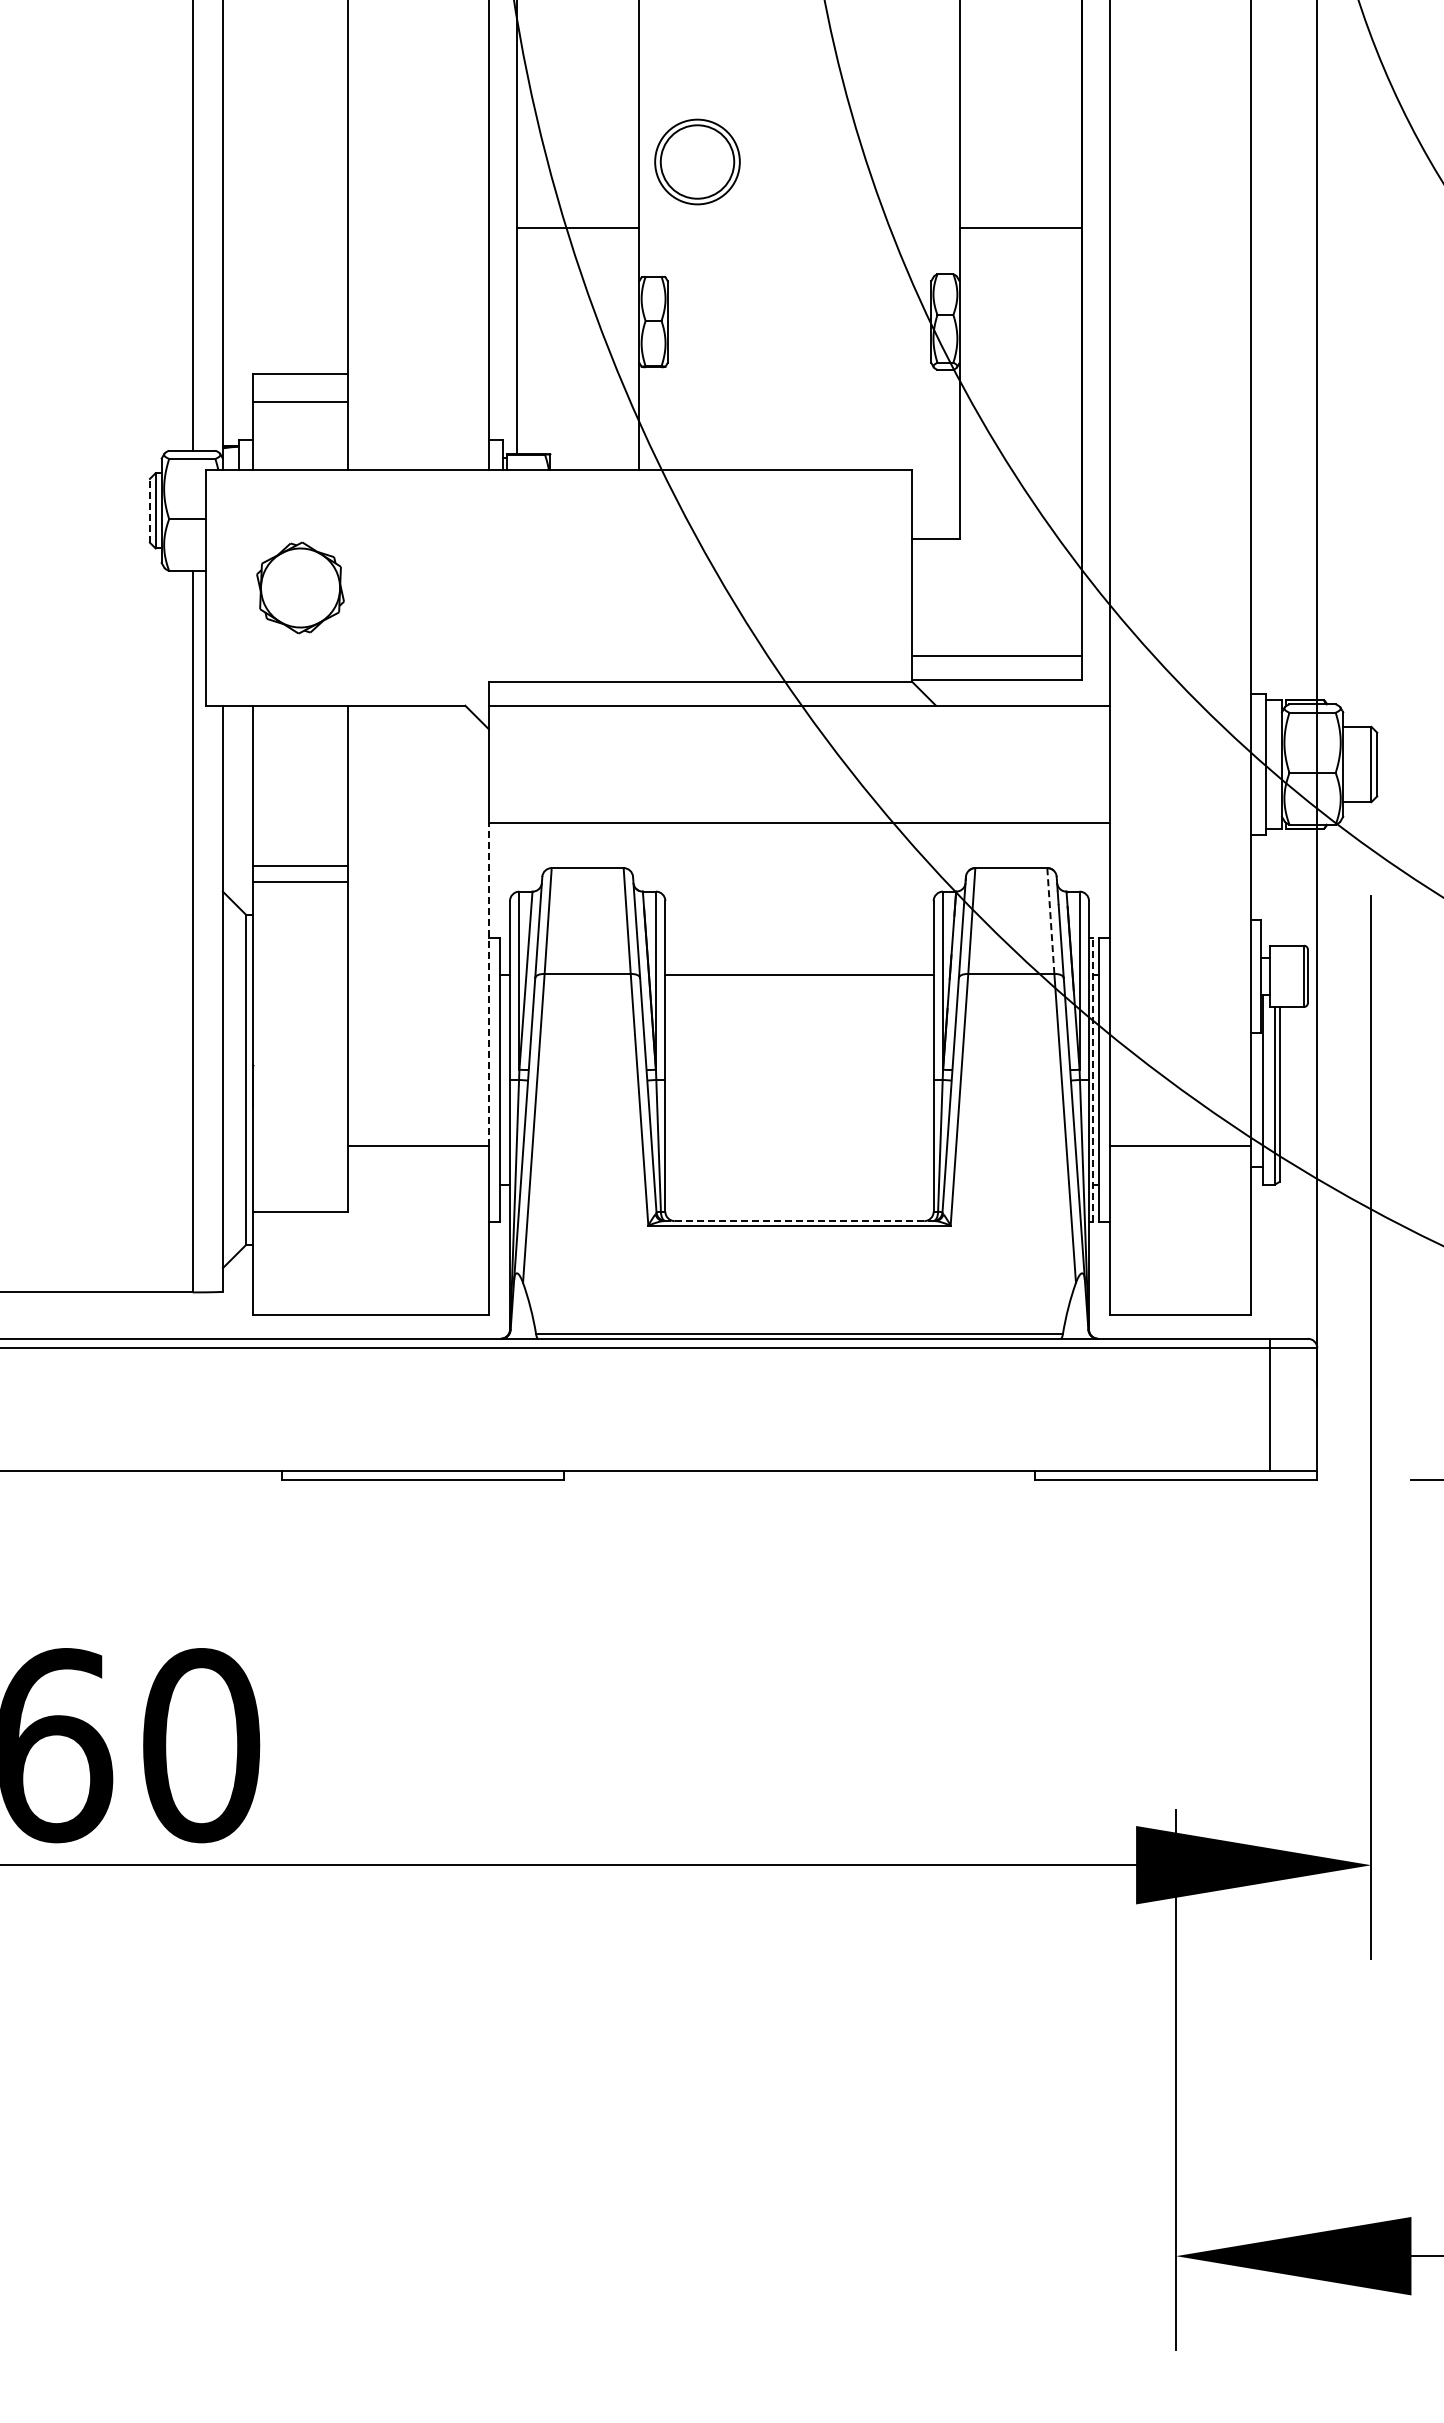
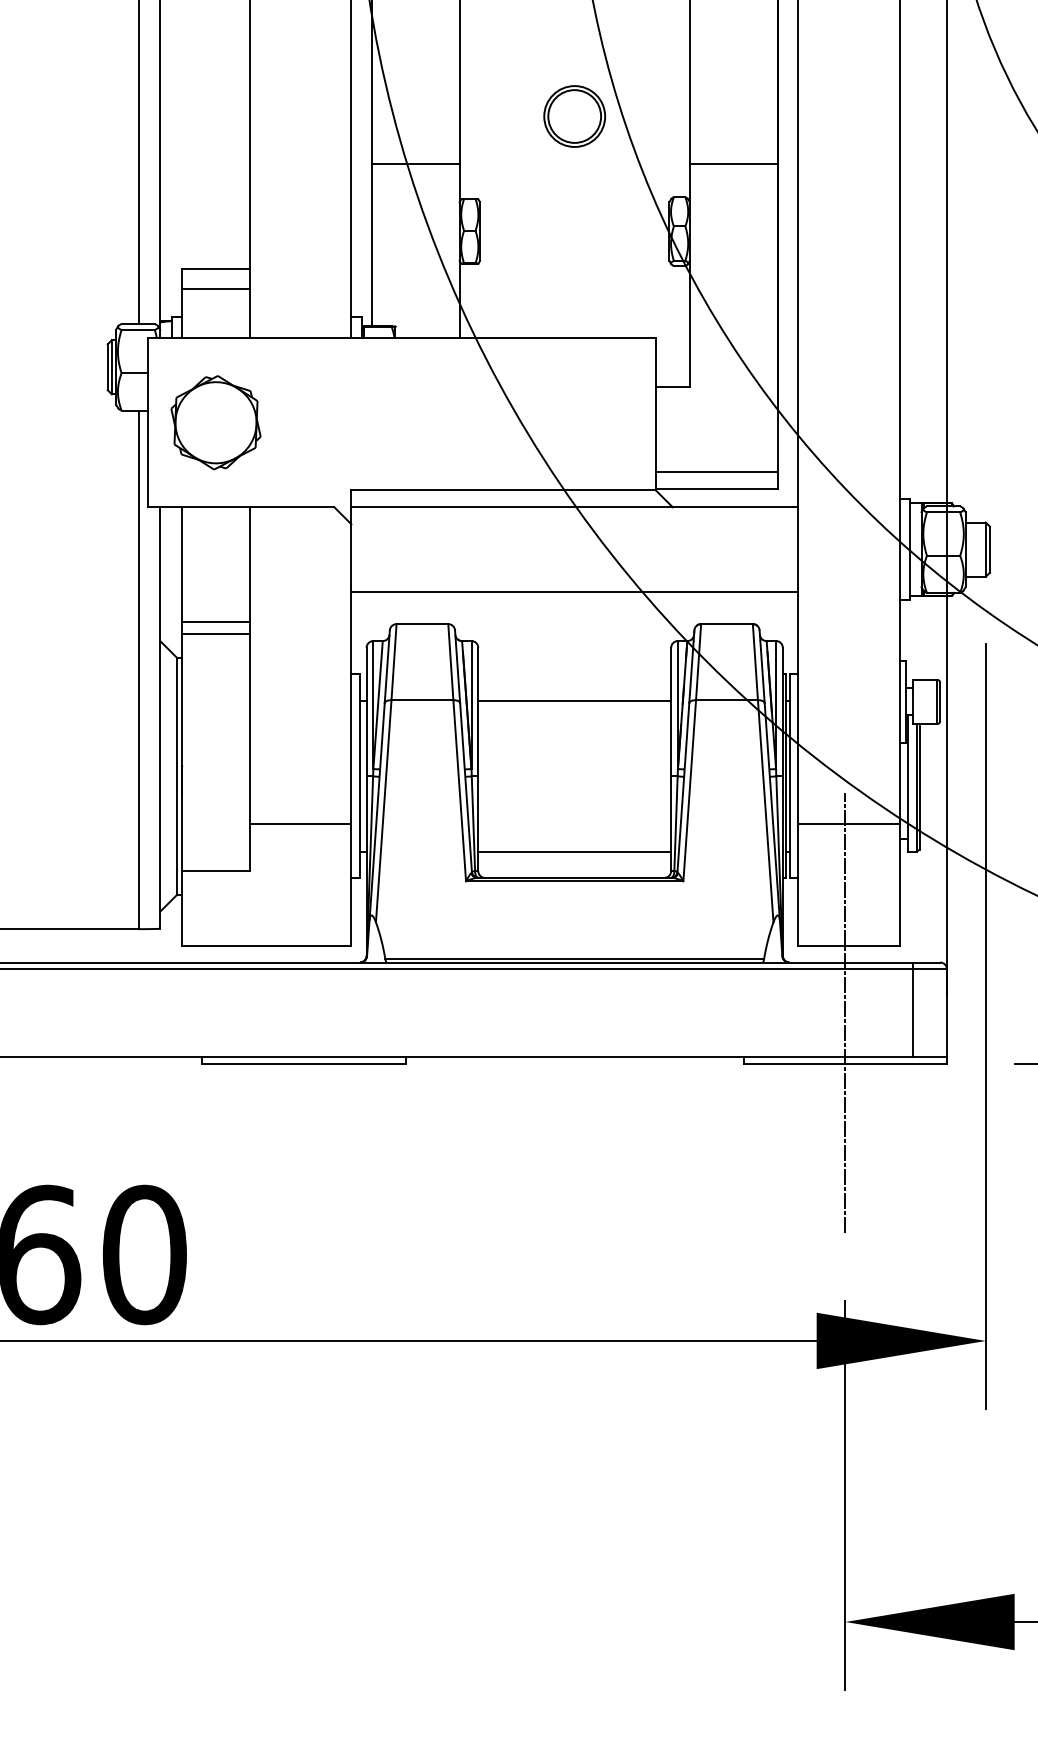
part: (697, 161) -> (574, 116), moved
line: (149, 510) -> (107, 367), dashed -> solid
part: (300, 587) -> (215, 422), size x1.43
line: (1050, 920) -> (755, 661), dashed -> solid
line: (488, 984) -> (351, 707), dashed -> solid
line: (1093, 1079) -> (786, 776), dashed -> solid
line: (799, 1184) -> (574, 851), added
line: (799, 1221) -> (574, 878), dashed -> solid
line: (1176, 1409) -> (845, 1013), added

